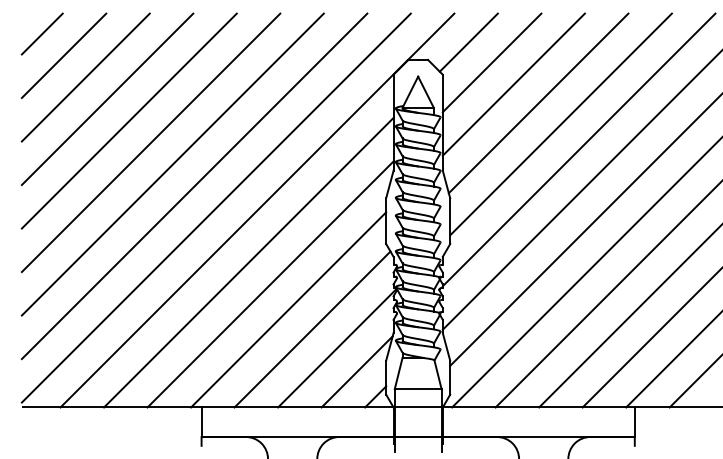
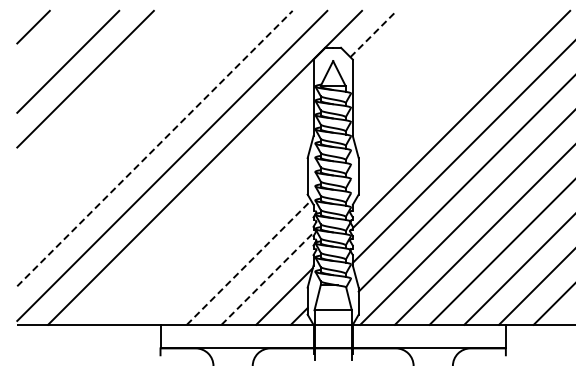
line: (468, 43) -> (373, 34), solid -> dashed
line: (63, 55) -> (50, 44), removed
line: (491, 62) -> (391, 49), removed
line: (513, 84) -> (409, 67), removed
line: (537, 103) -> (428, 82), removed
line: (128, 120) -> (102, 96), removed
line: (560, 123) -> (446, 98), removed
line: (151, 142) -> (120, 113), removed
line: (172, 163) -> (137, 130), removed
line: (194, 186) -> (154, 148), solid -> dashed
line: (247, 262) -> (197, 209), removed
line: (270, 284) -> (215, 226), removed
line: (288, 309) -> (229, 246), removed
line: (311, 329) -> (248, 262), solid -> dashed
line: (337, 348) -> (268, 277), solid -> dashed

